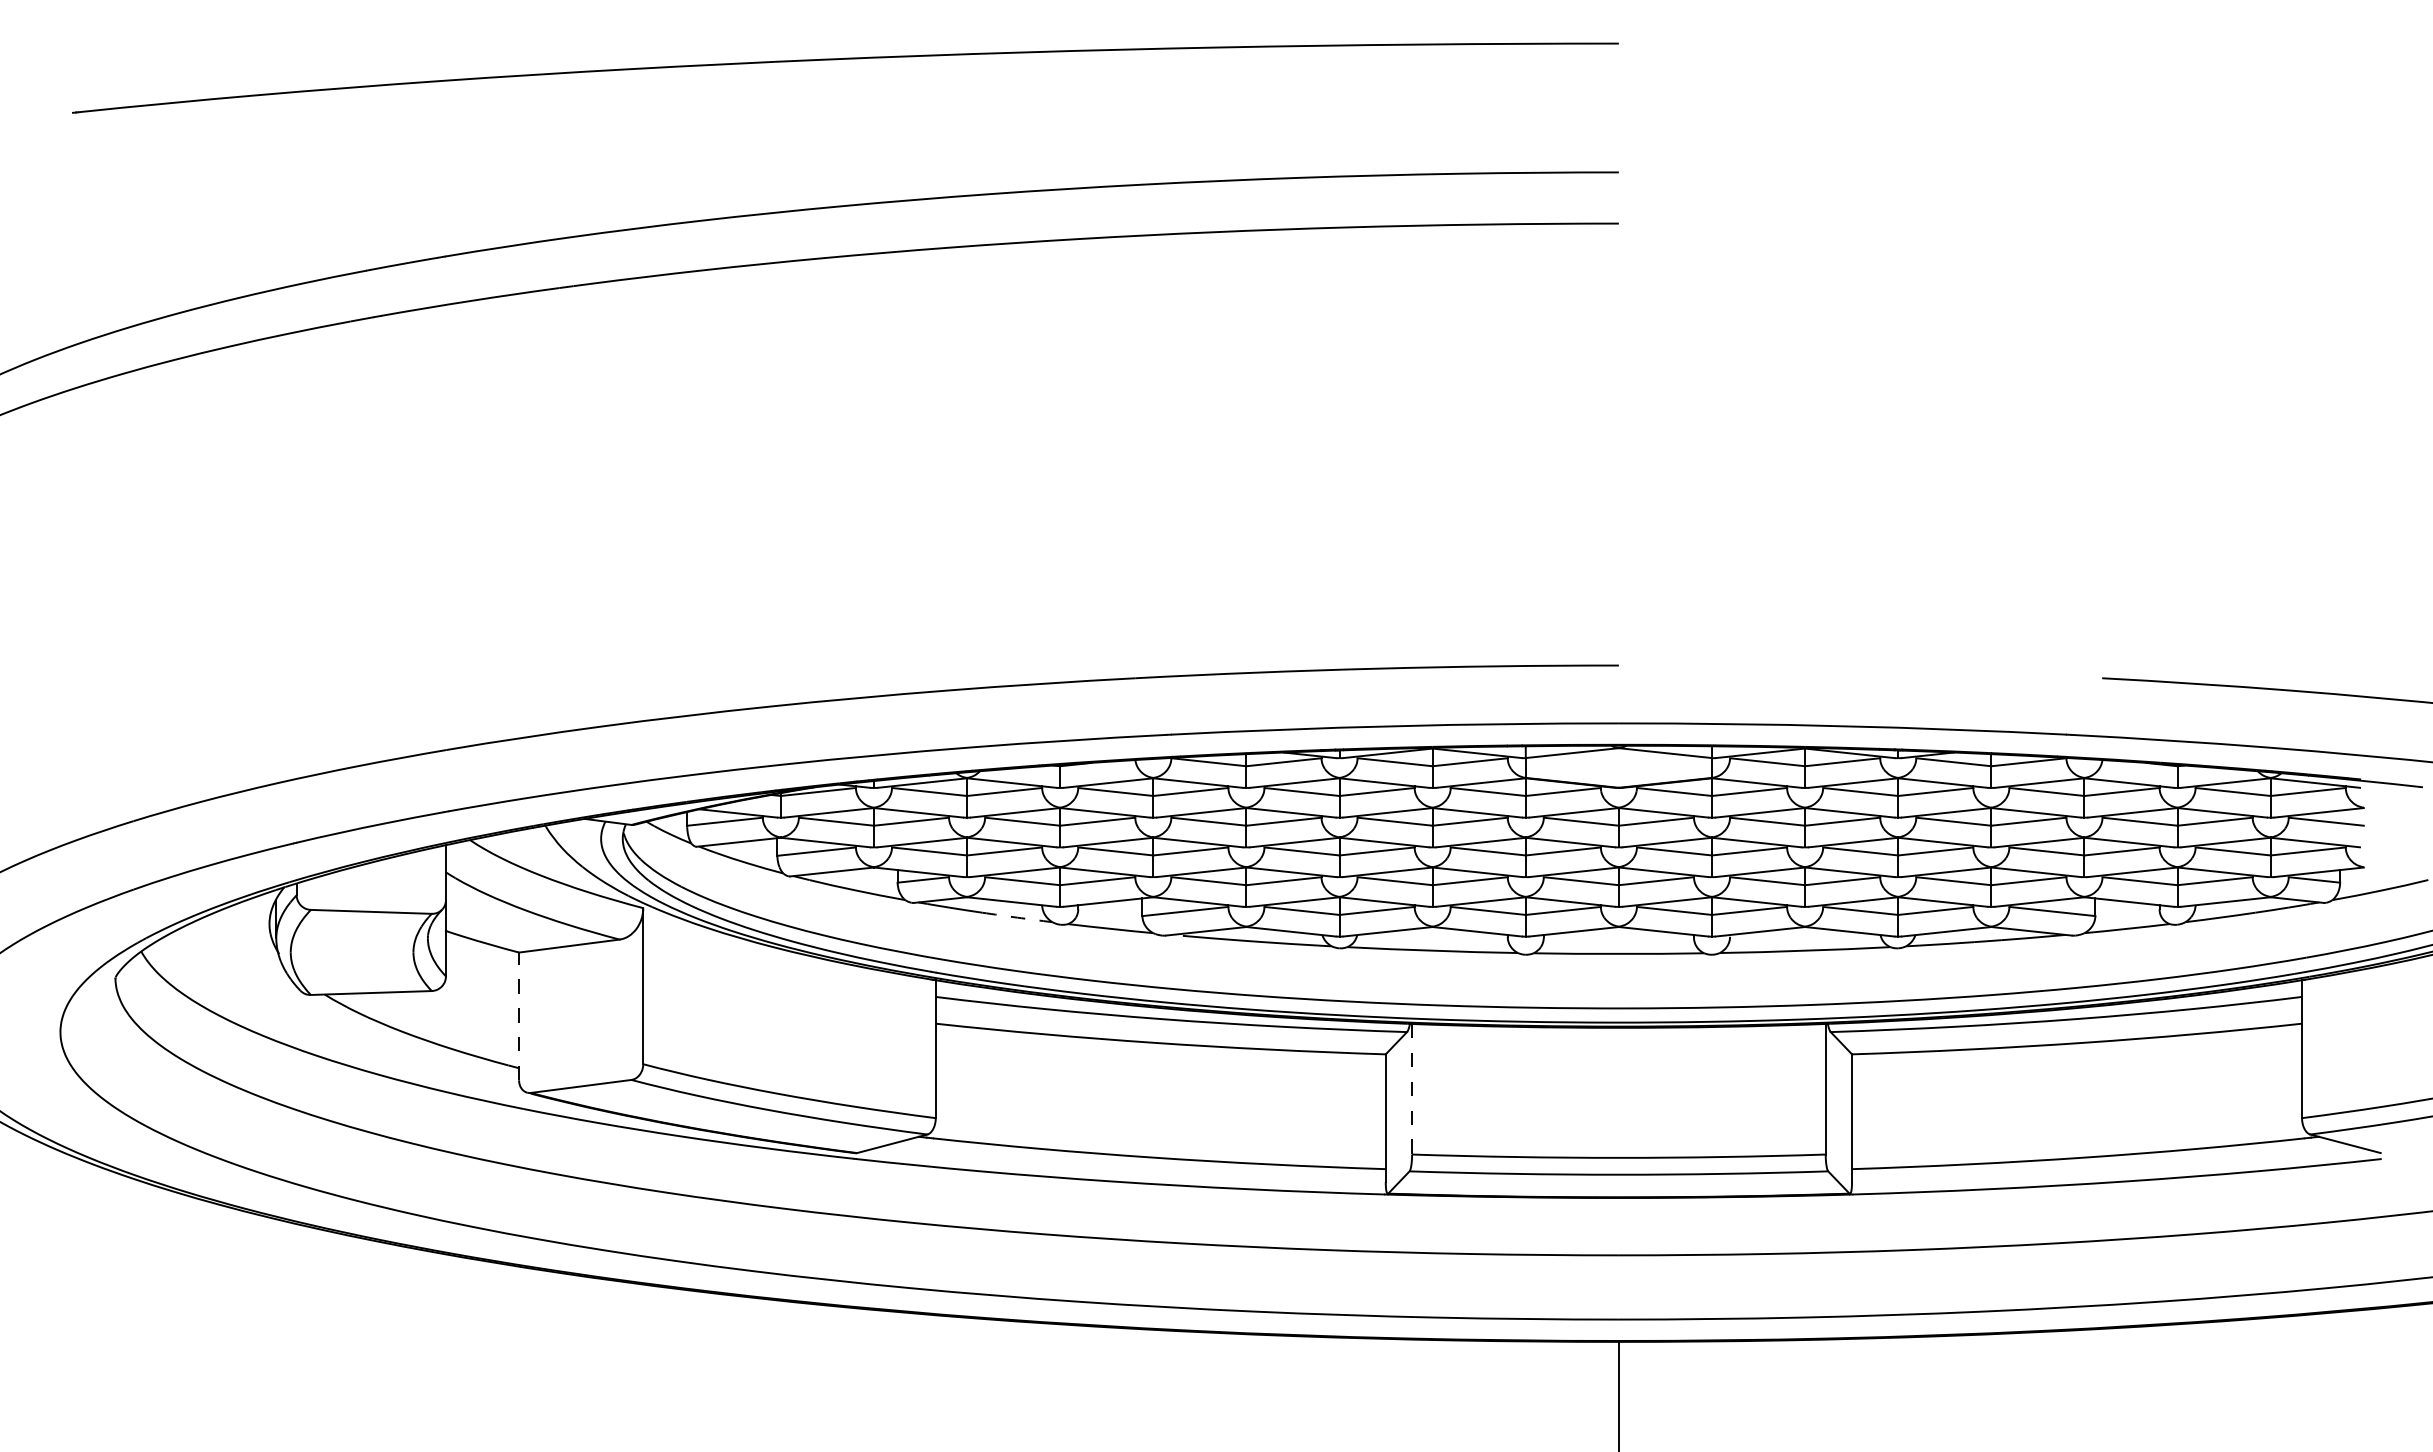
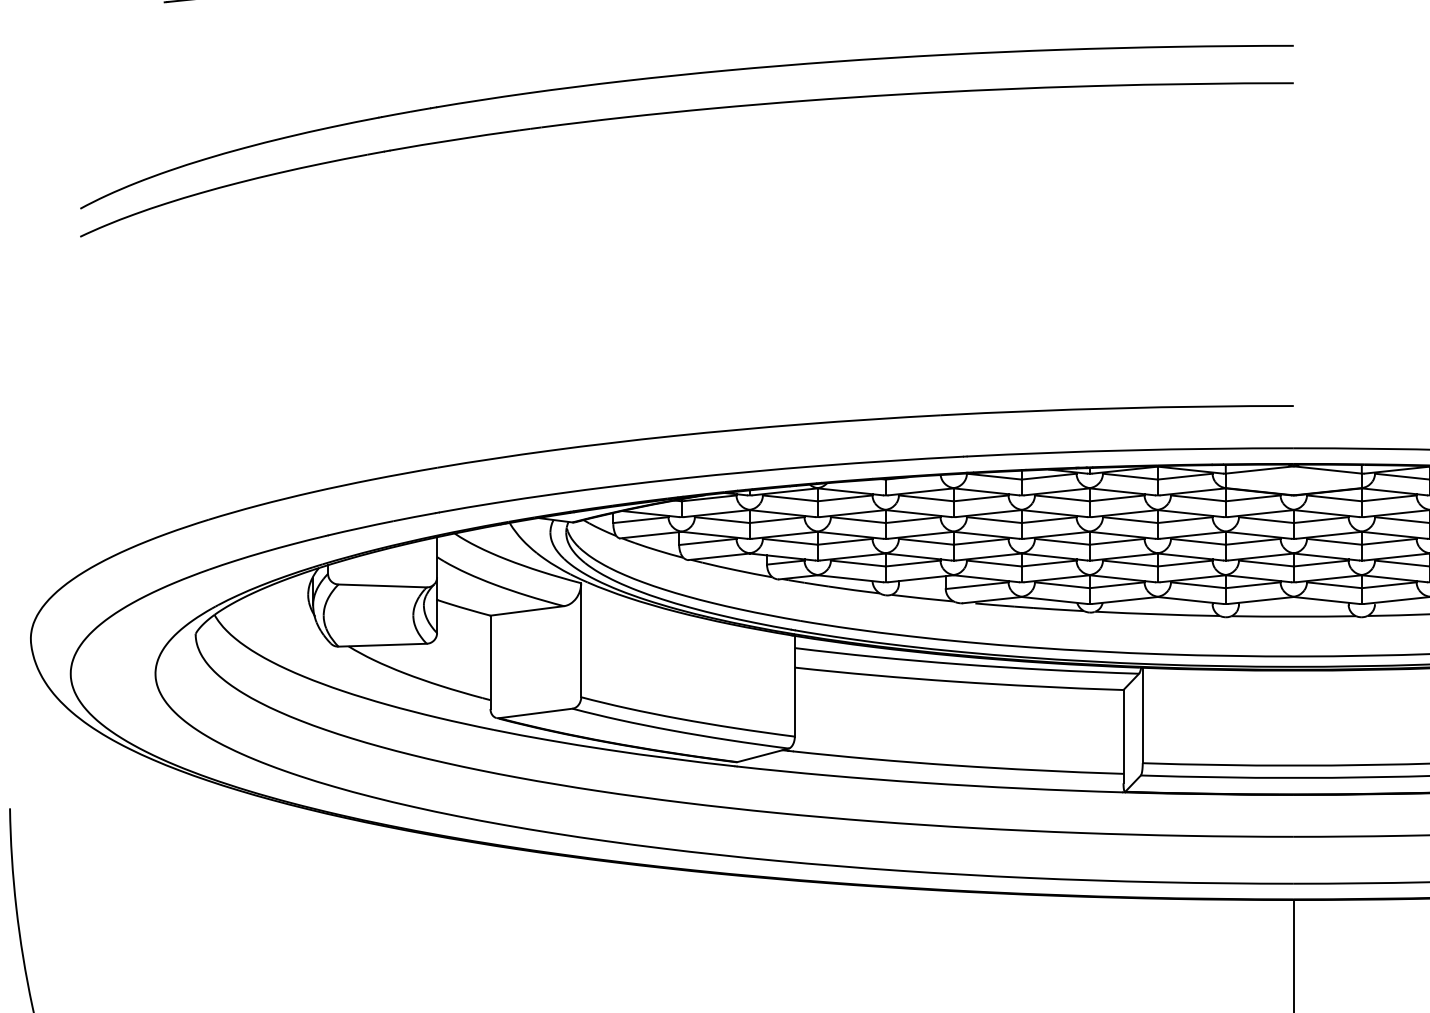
arc: (1017, 917) -> (854, 590), dashed -> solid
line: (519, 1016) -> (490, 662), dashed -> solid
line: (1412, 1089) -> (1143, 715), dashed -> solid

